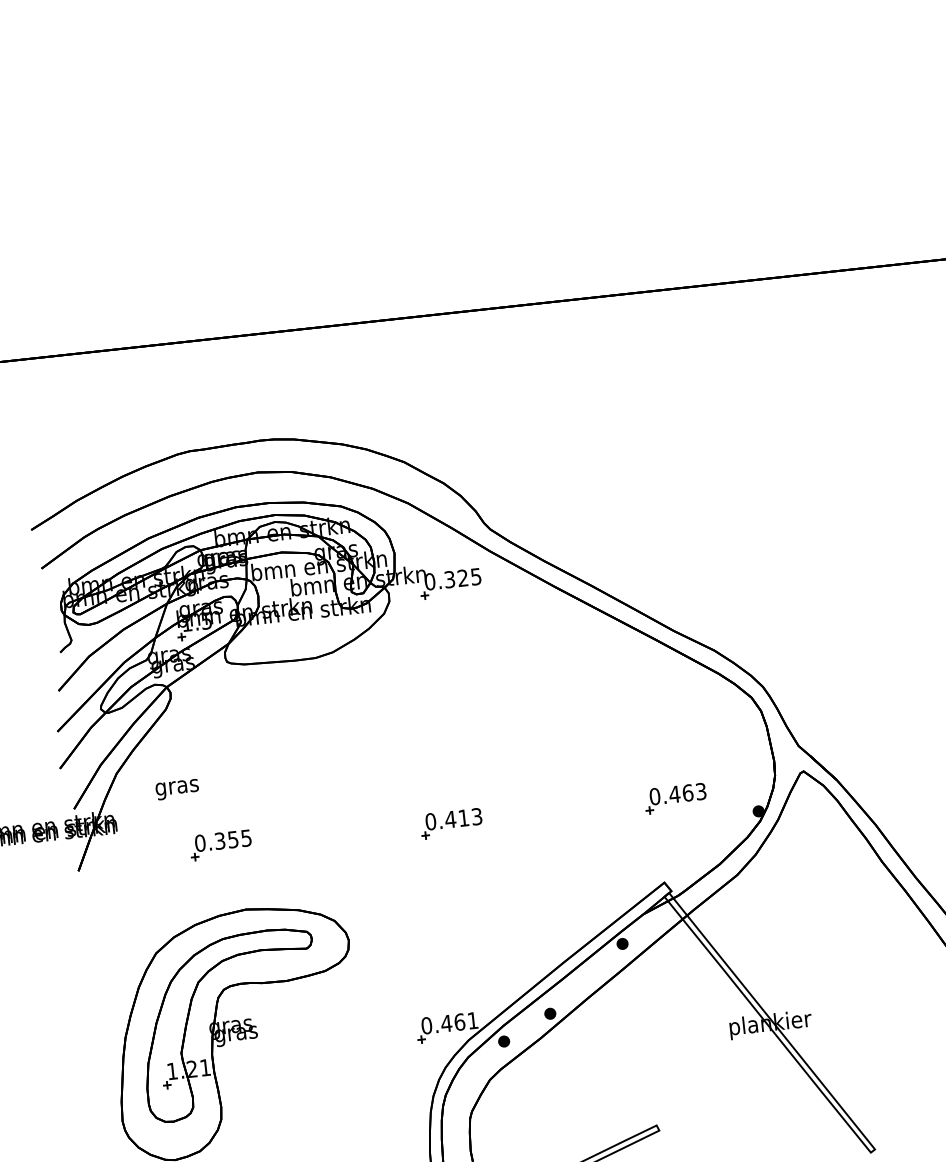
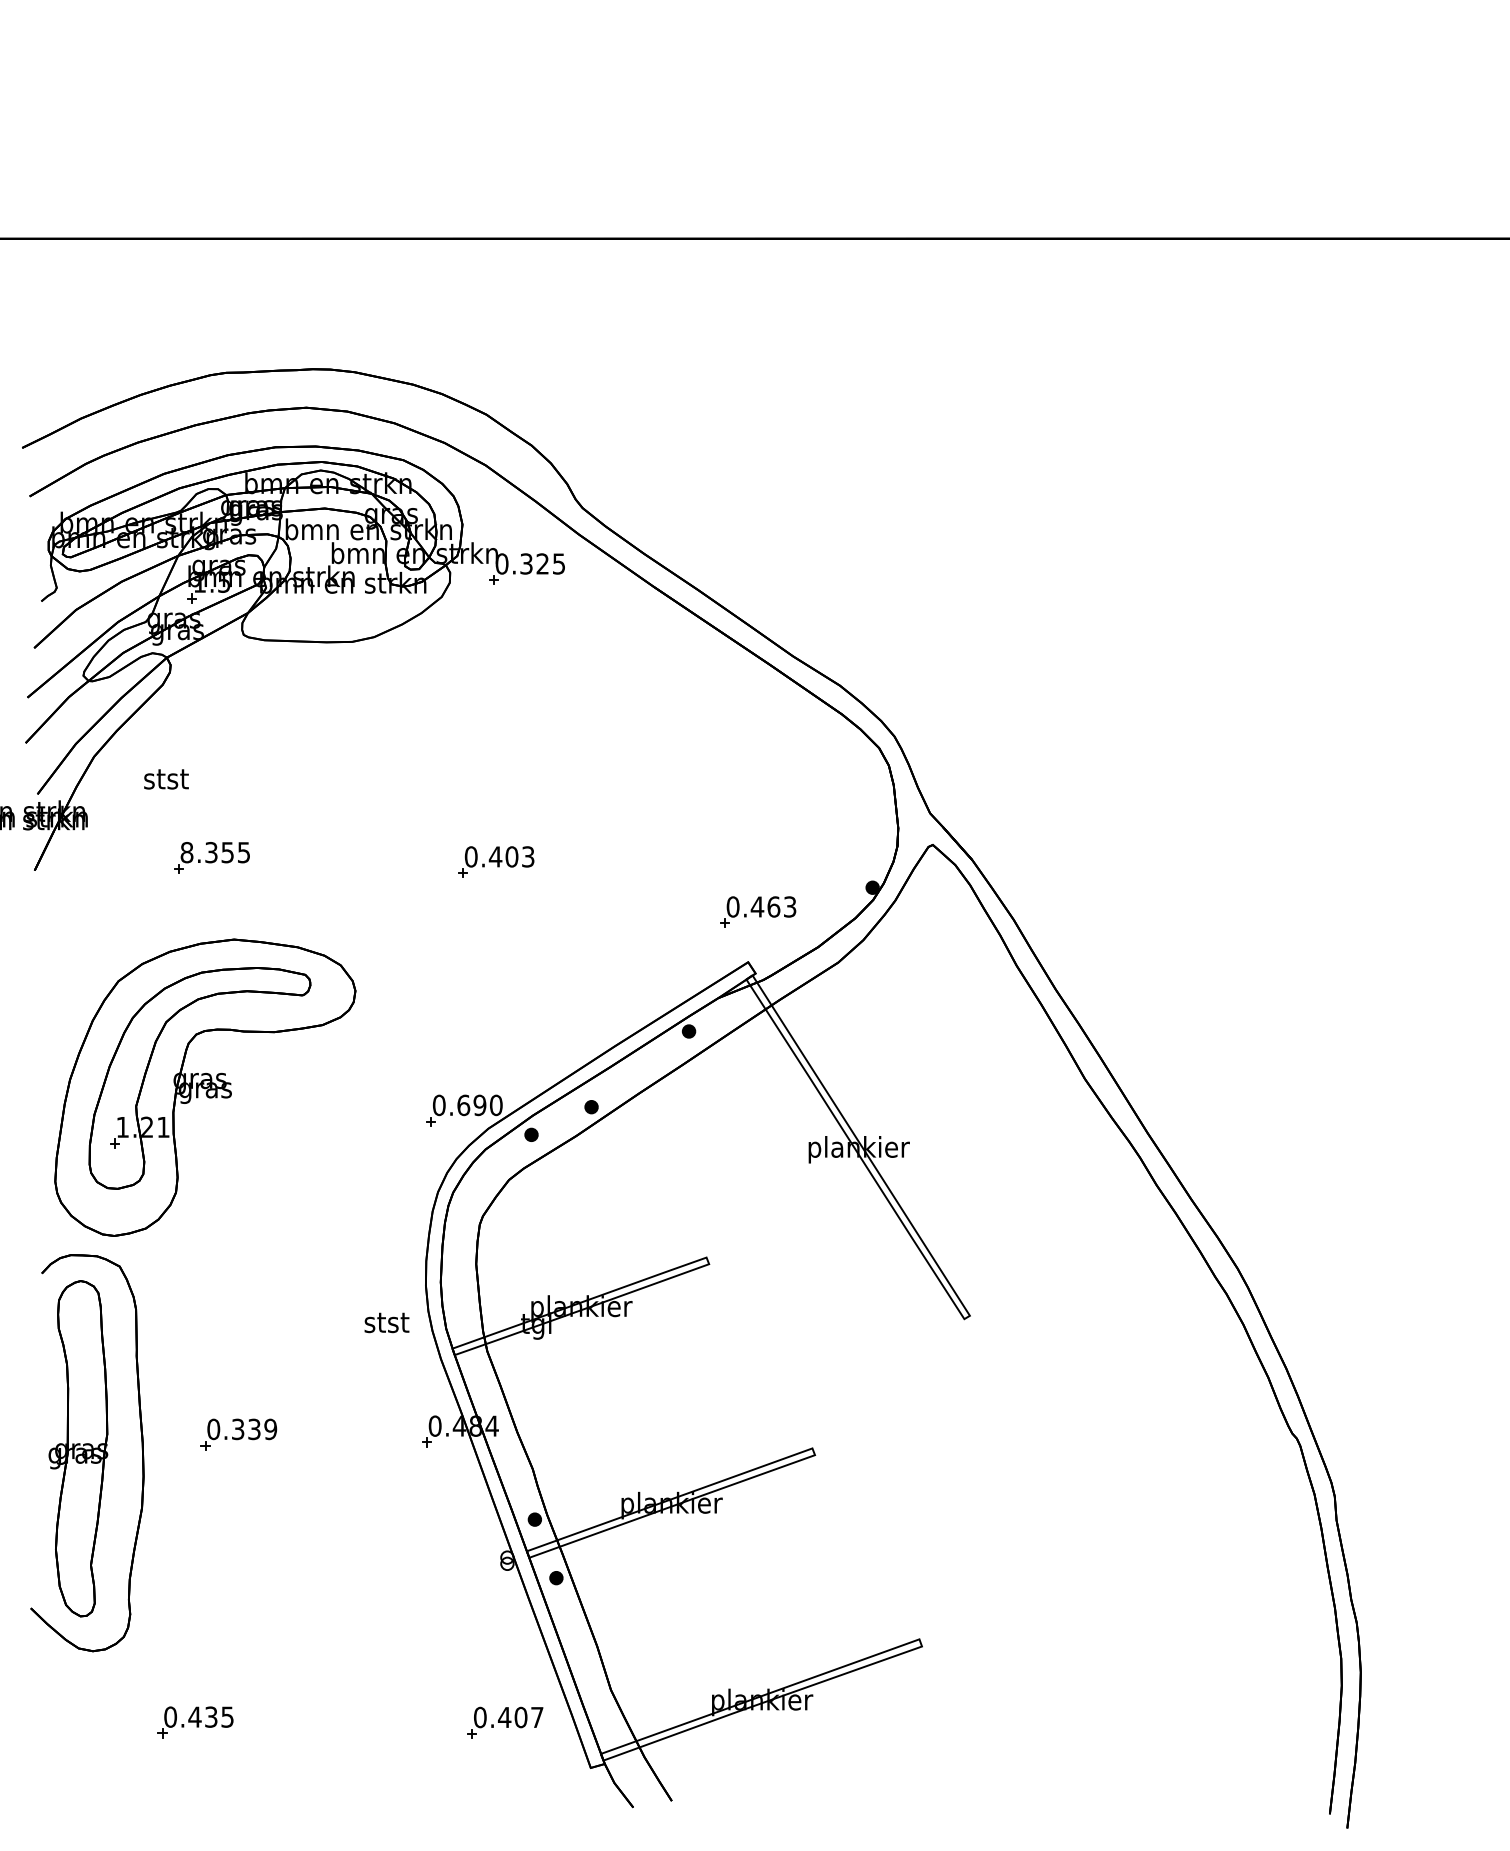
text: (176, 788) -> (165, 782), gras -> stst
part: (675, 798) -> (758, 911), moved
text: (463, 817) -> (511, 856), 0.413 -> 0.403
text: (199, 843) -> (186, 852), 0.355 -> 8.355
text: (459, 1022) -> (479, 1105), 0.461 -> 0.690

